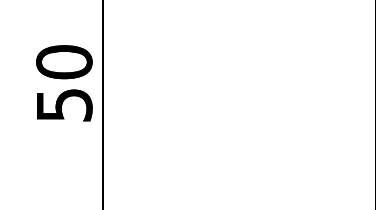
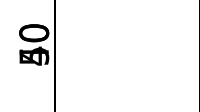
text: (64, 104) -> (34, 55), 50 -> 40

